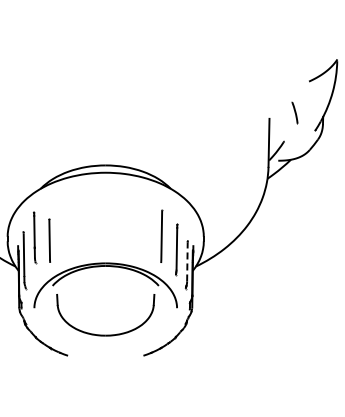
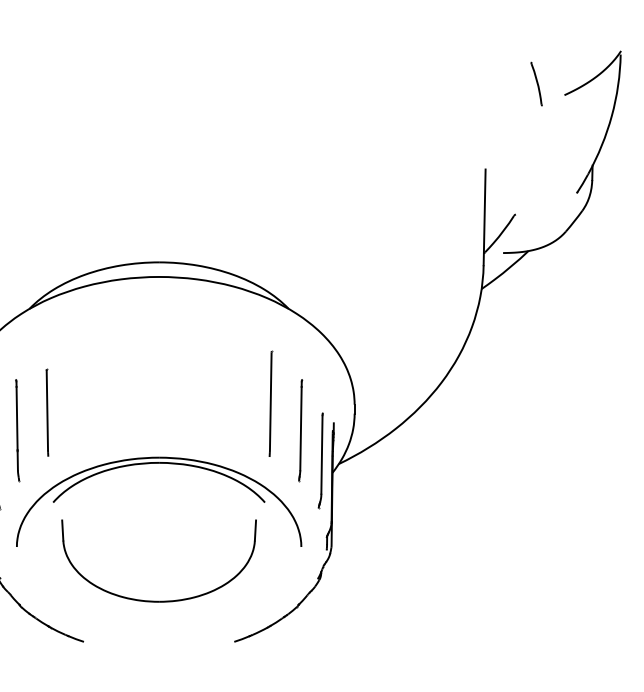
line: (294, 112) -> (535, 83), moved
part: (35, 237) -> (19, 429), moved
line: (187, 261) -> (322, 453), dashed -> solid

